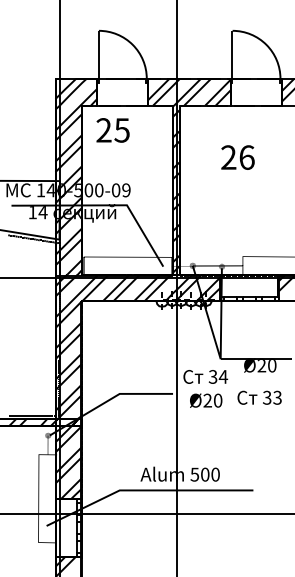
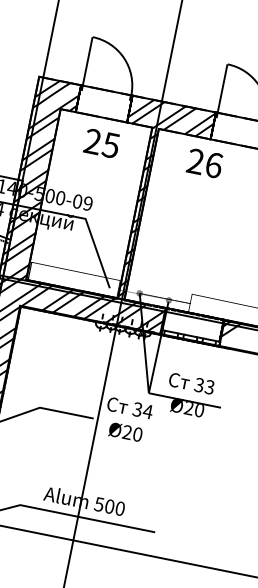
text: (112, 130) -> (101, 143), moved
text: (237, 157) -> (204, 163), moved
text: (259, 397) -> (191, 383), moved

